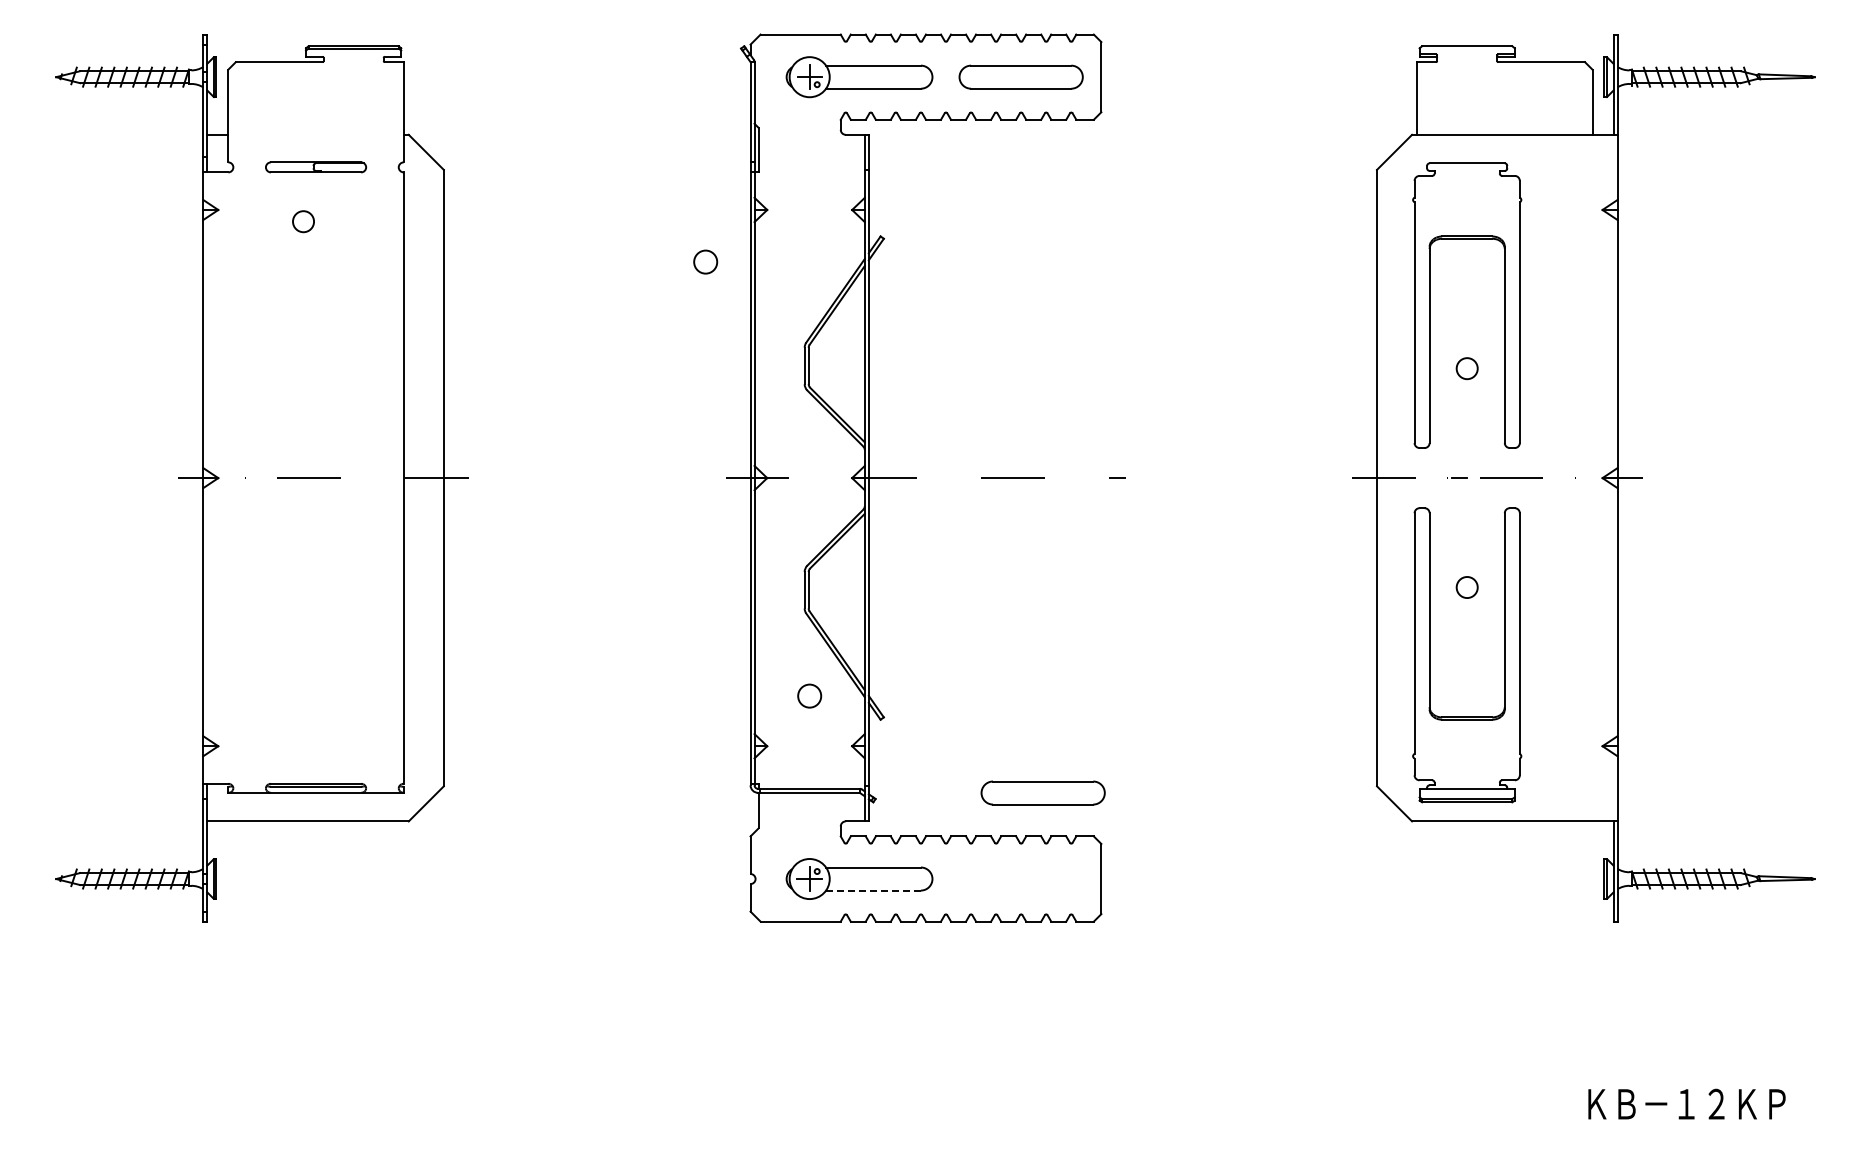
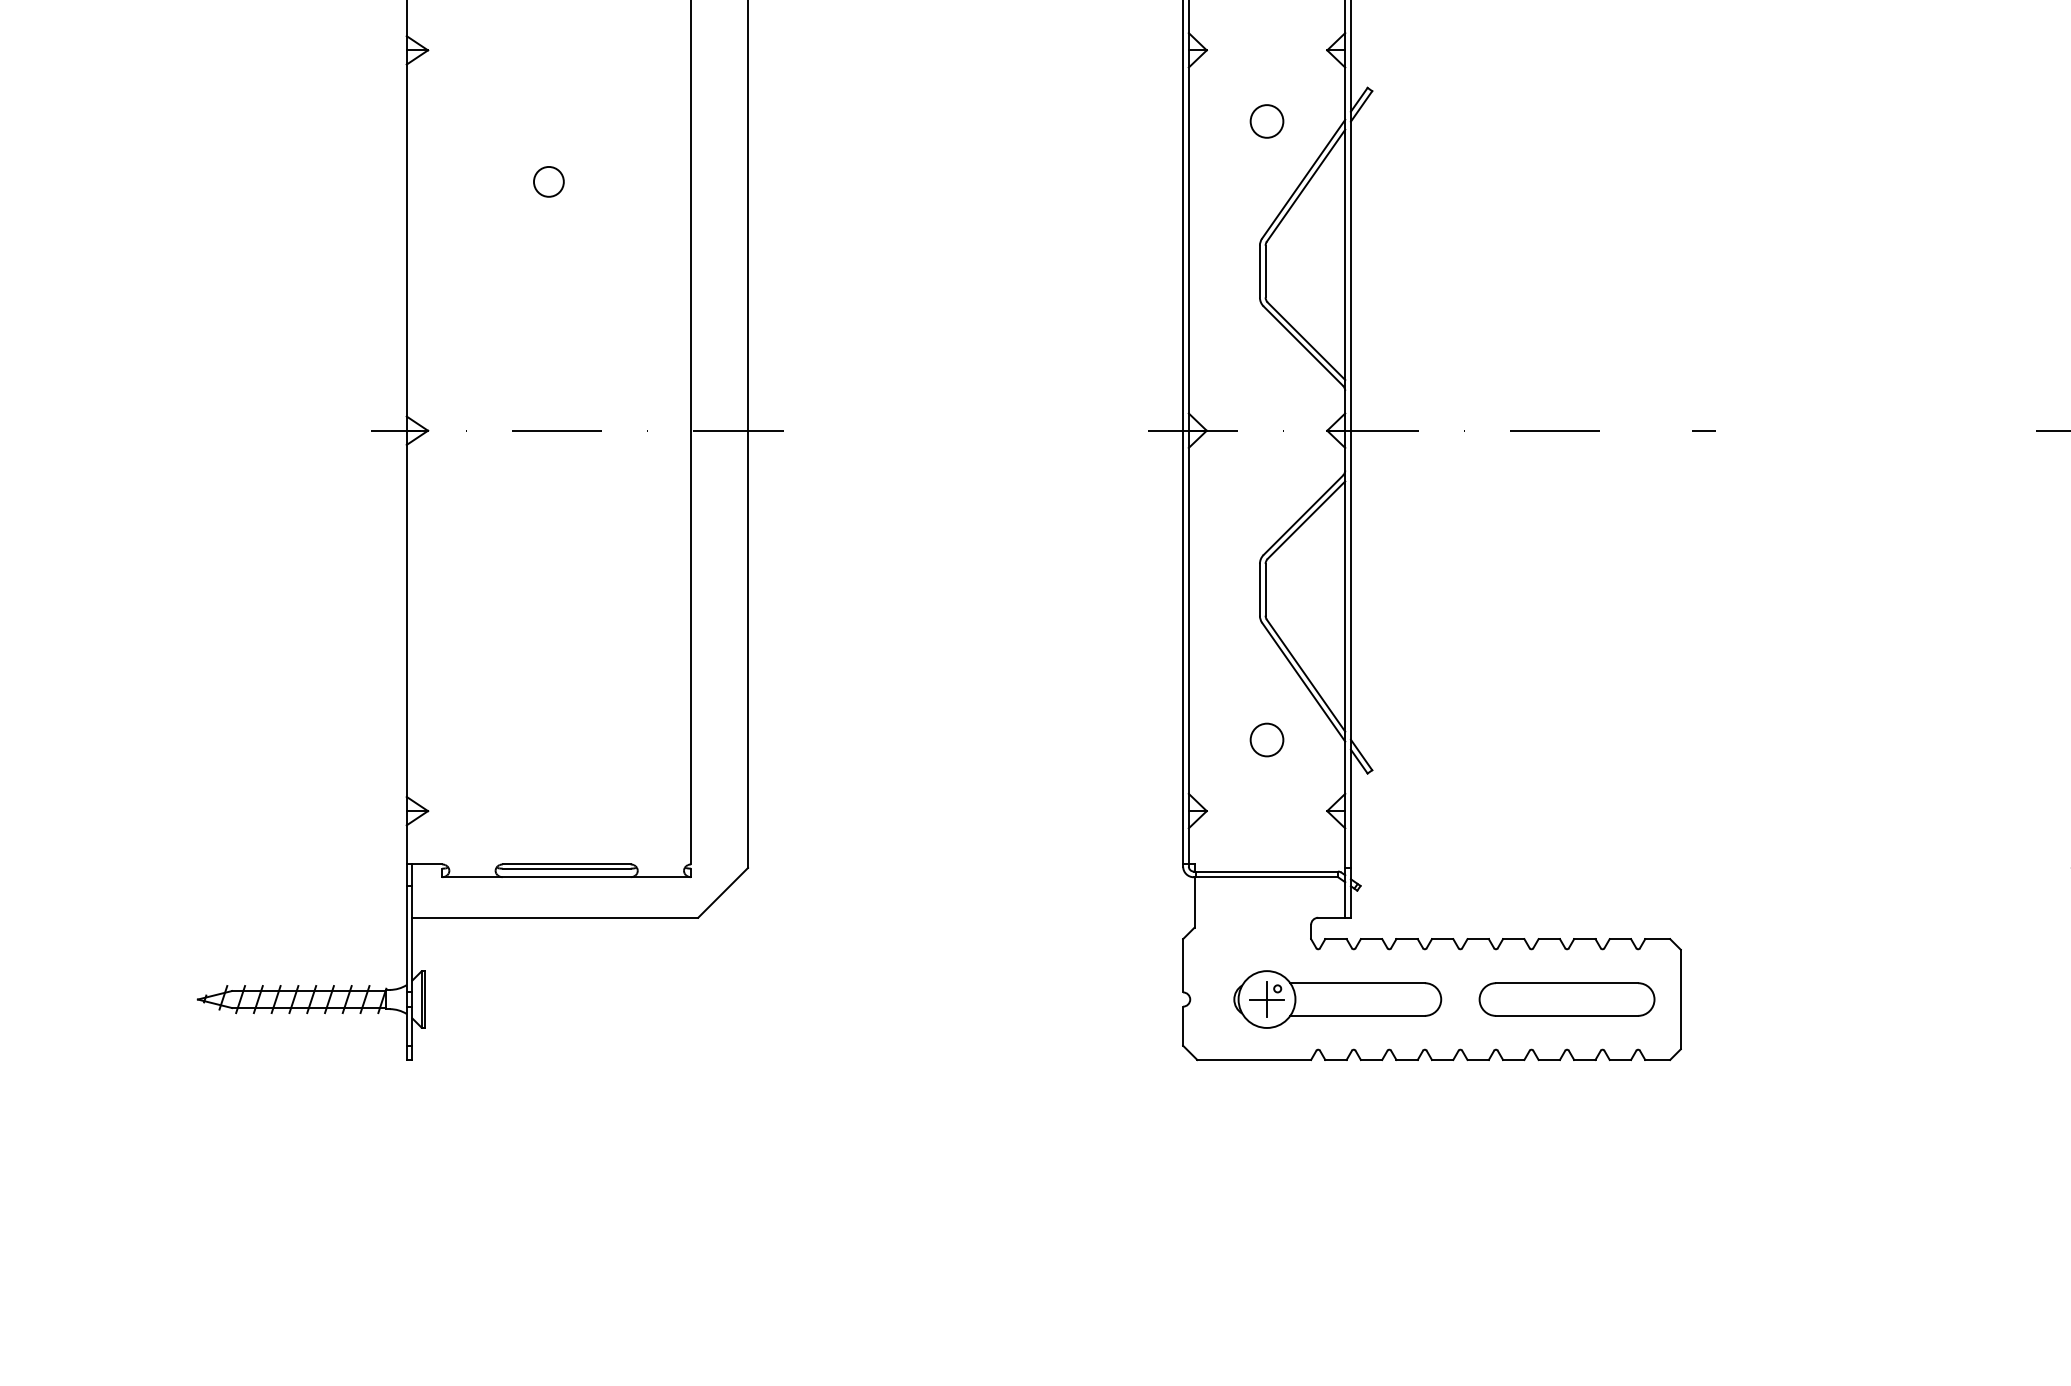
circle: (303, 221) -> (548, 181), moved
circle: (705, 261) -> (1266, 120), moved
part: (1042, 792) -> (1566, 998), moved
line: (874, 890) -> (1358, 1015), dashed -> solid

